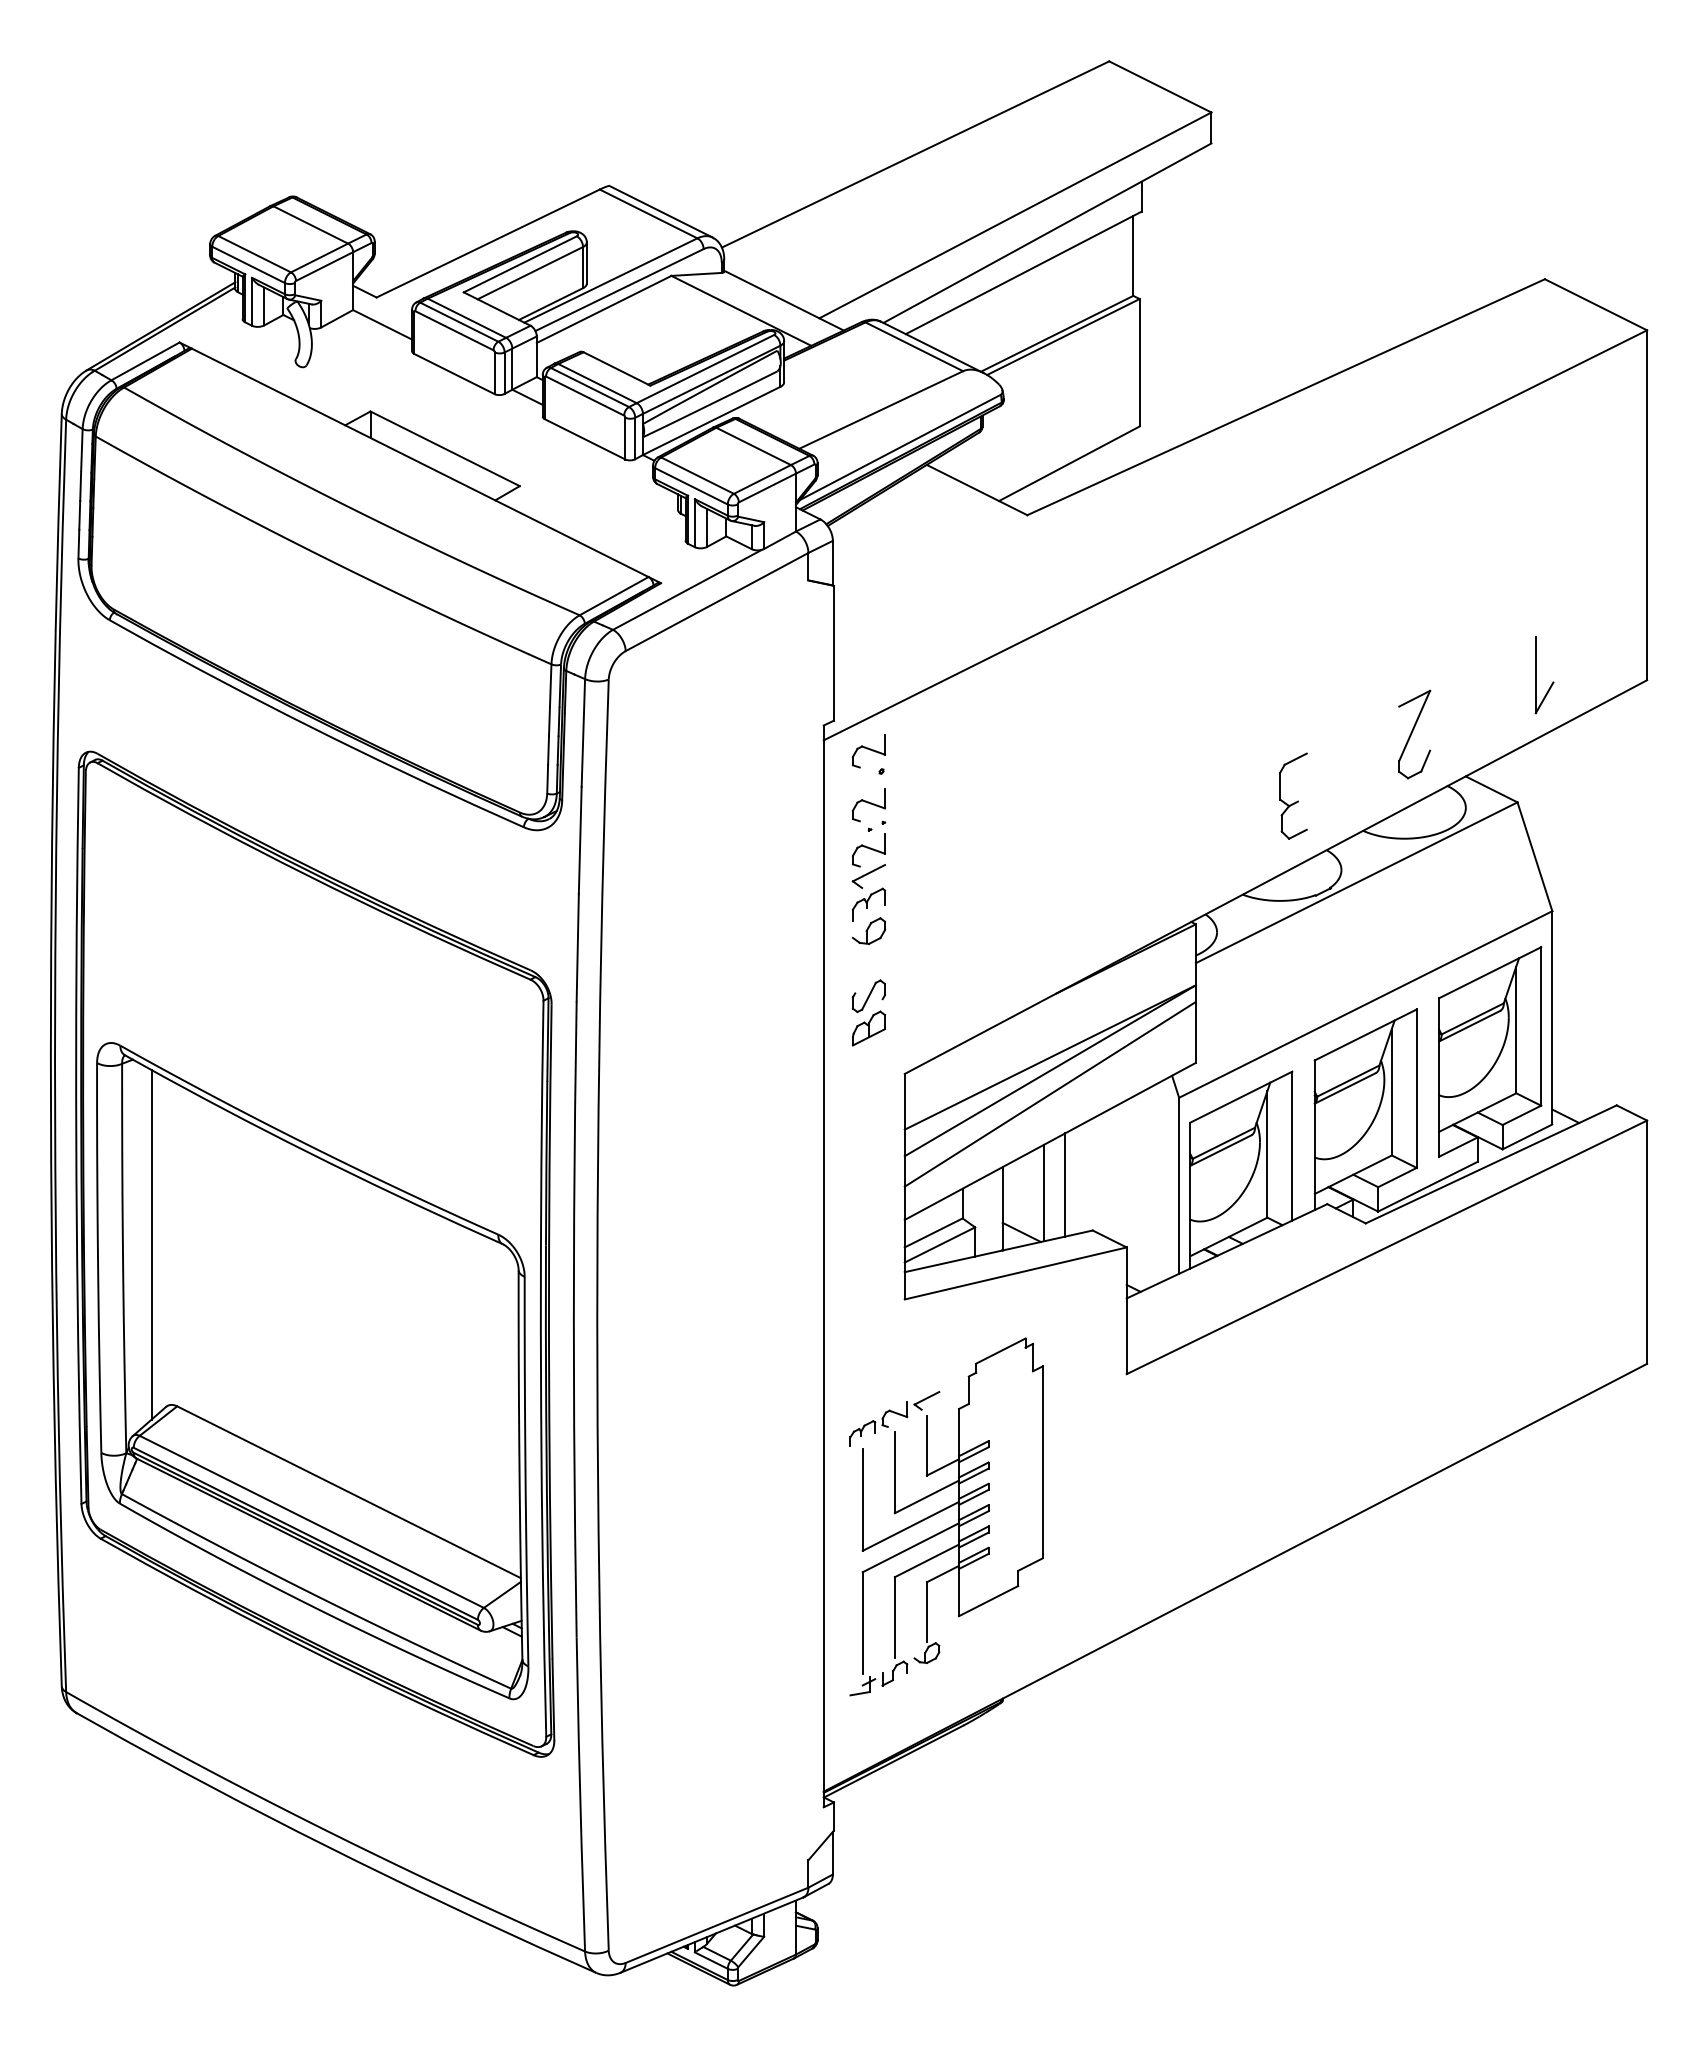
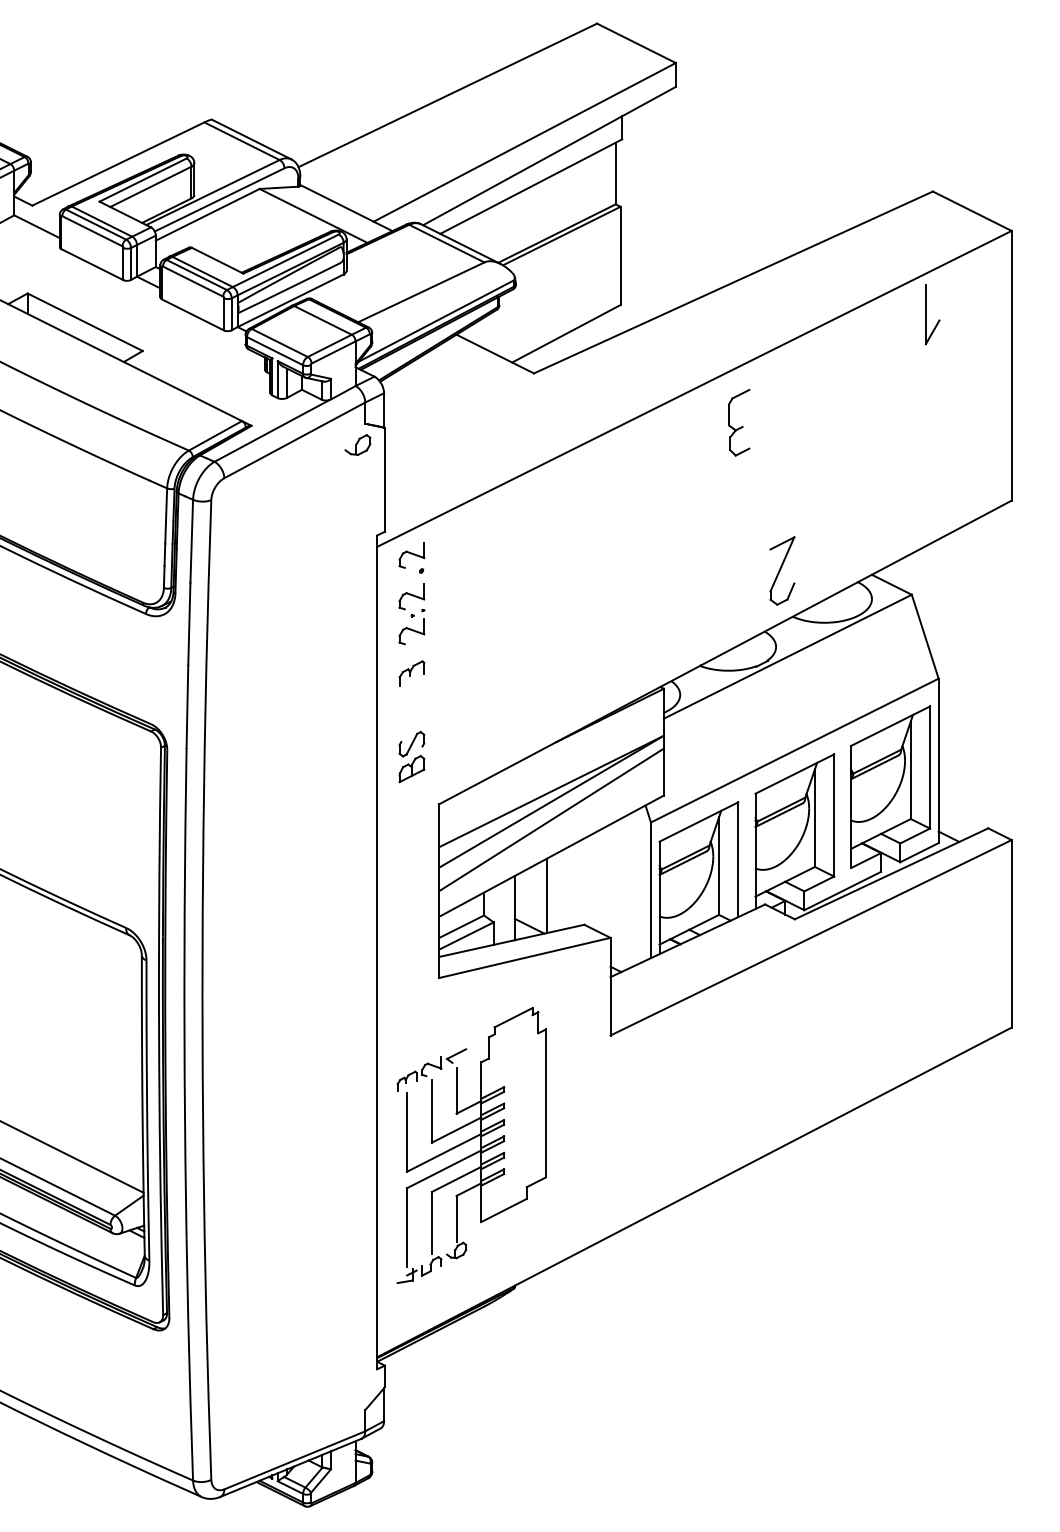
part: (1536, 675) -> (926, 315), moved
part: (1414, 734) -> (782, 570), moved
part: (1295, 801) -> (740, 426), moved
part: (868, 876) -> (411, 651), removed
part: (869, 930) -> (358, 444), moved
line: (1065, 1184) -> (563, 889), removed

